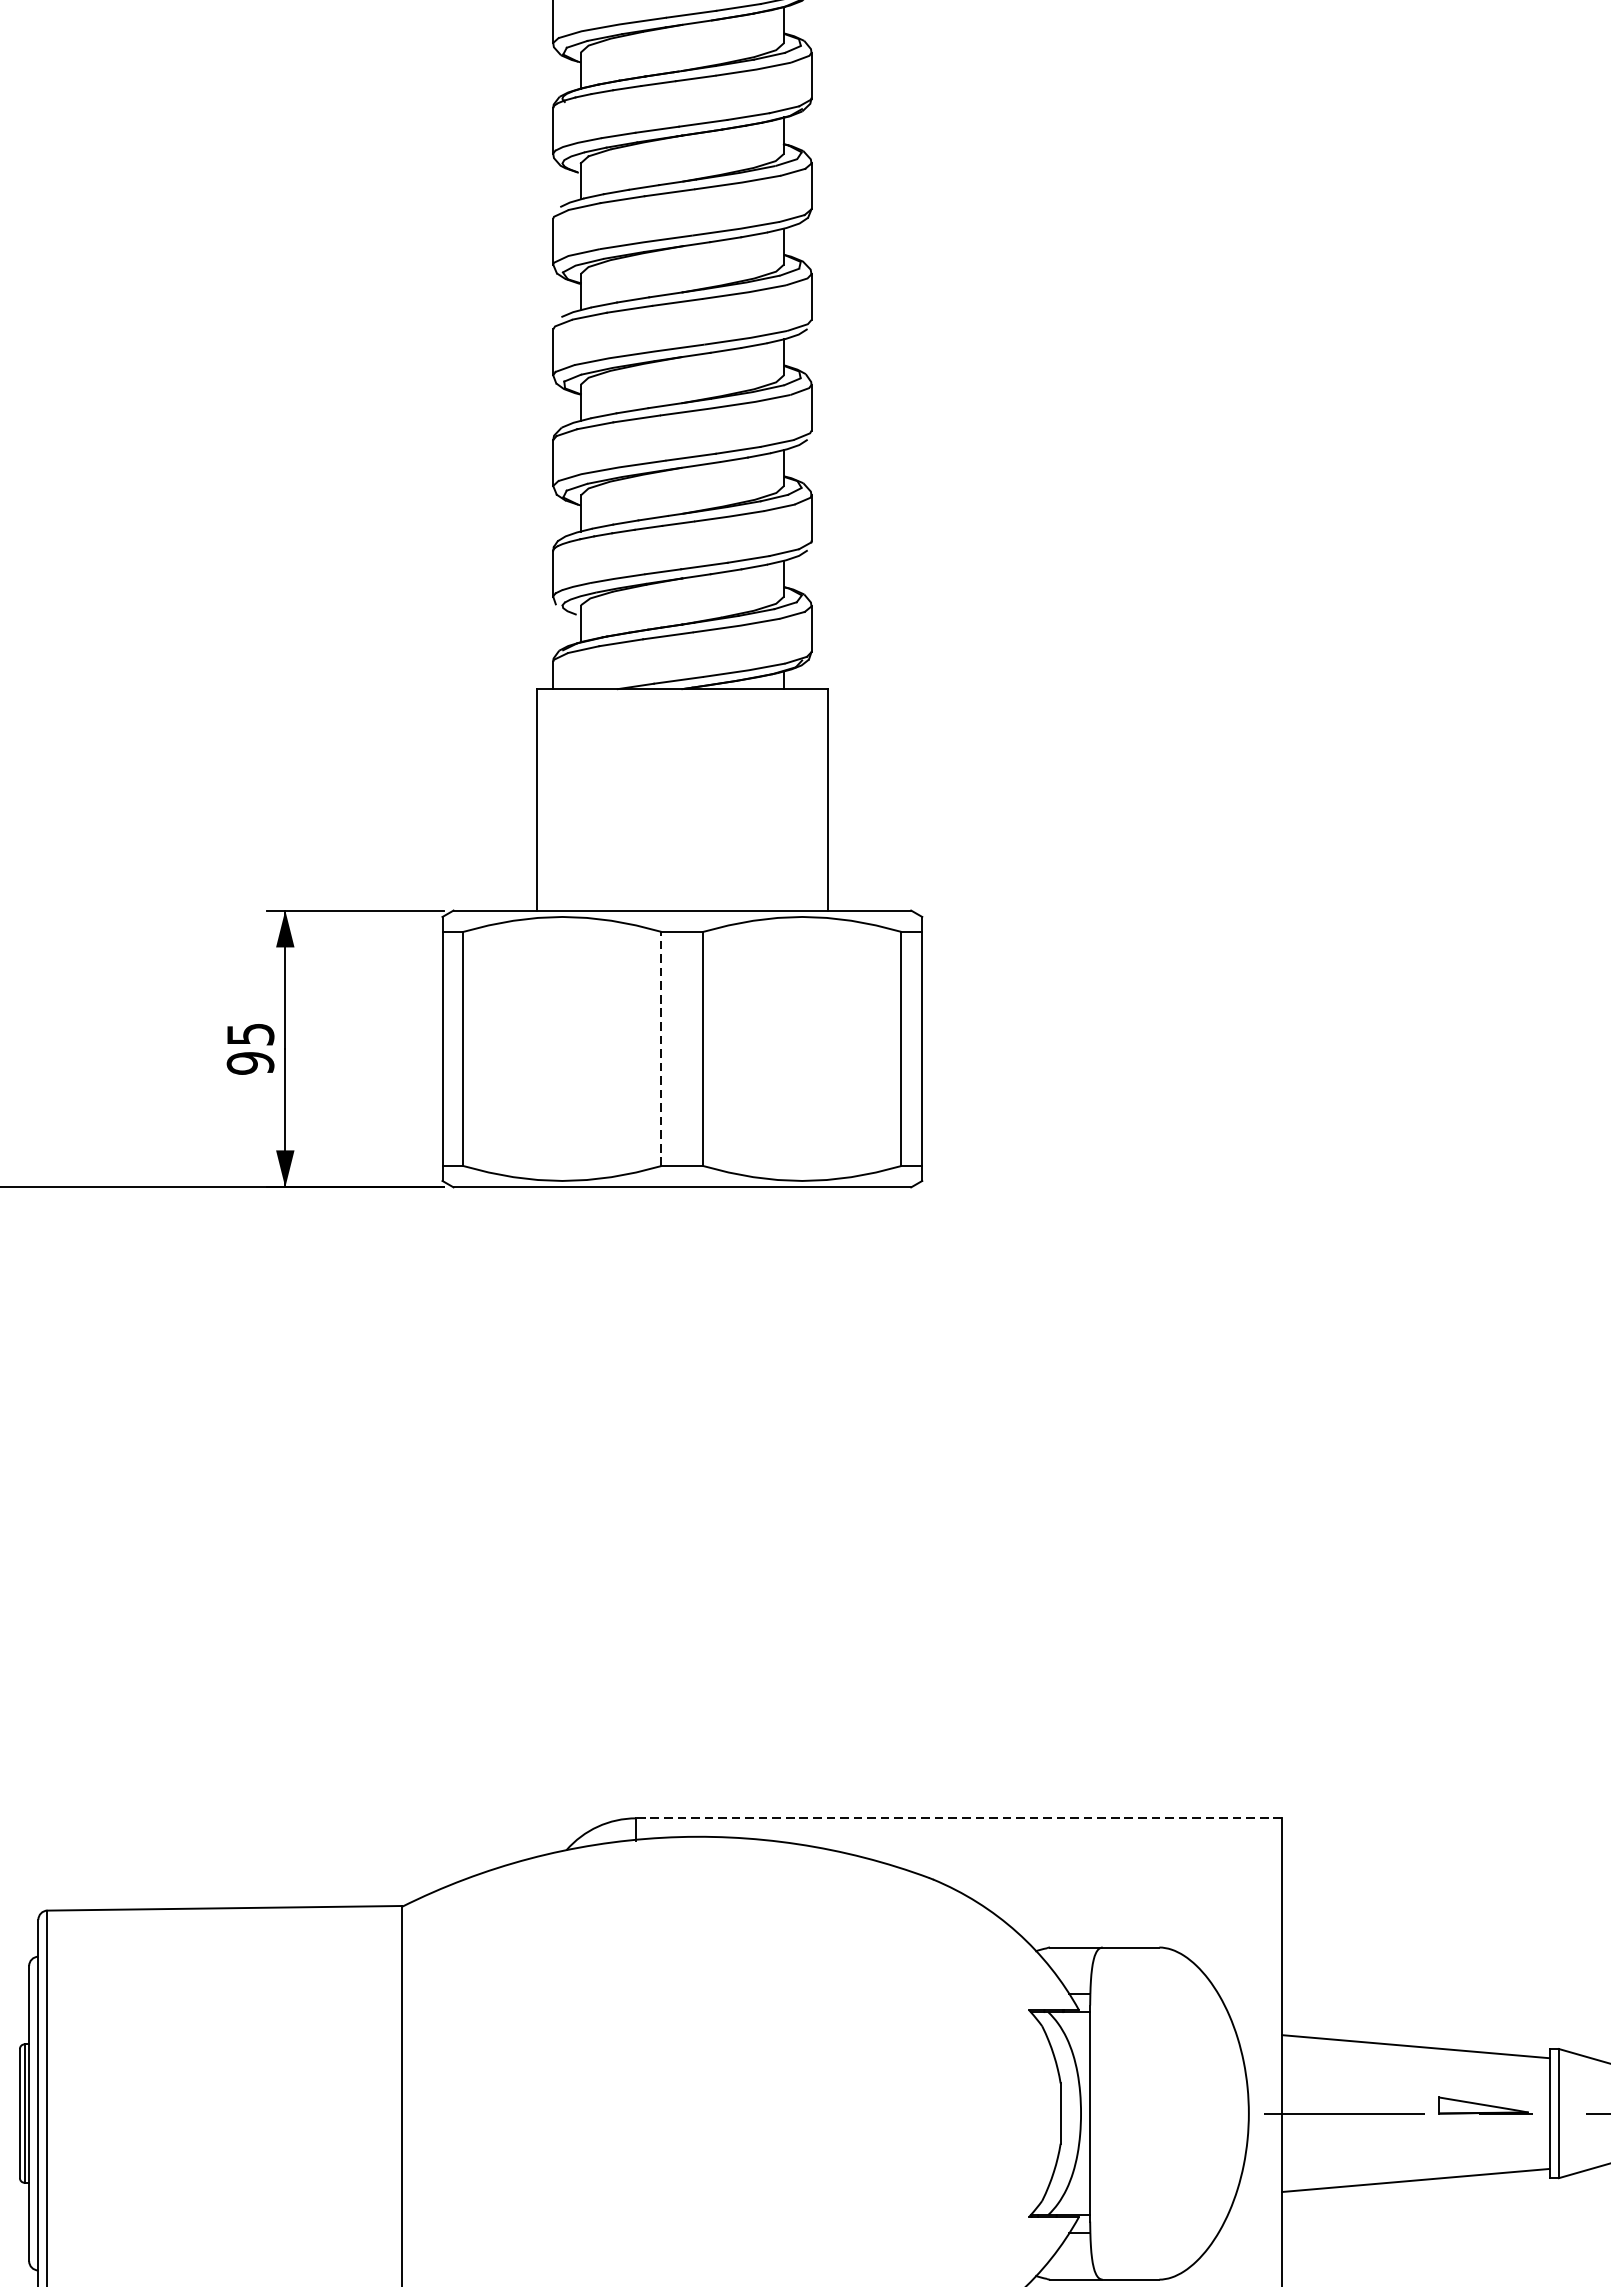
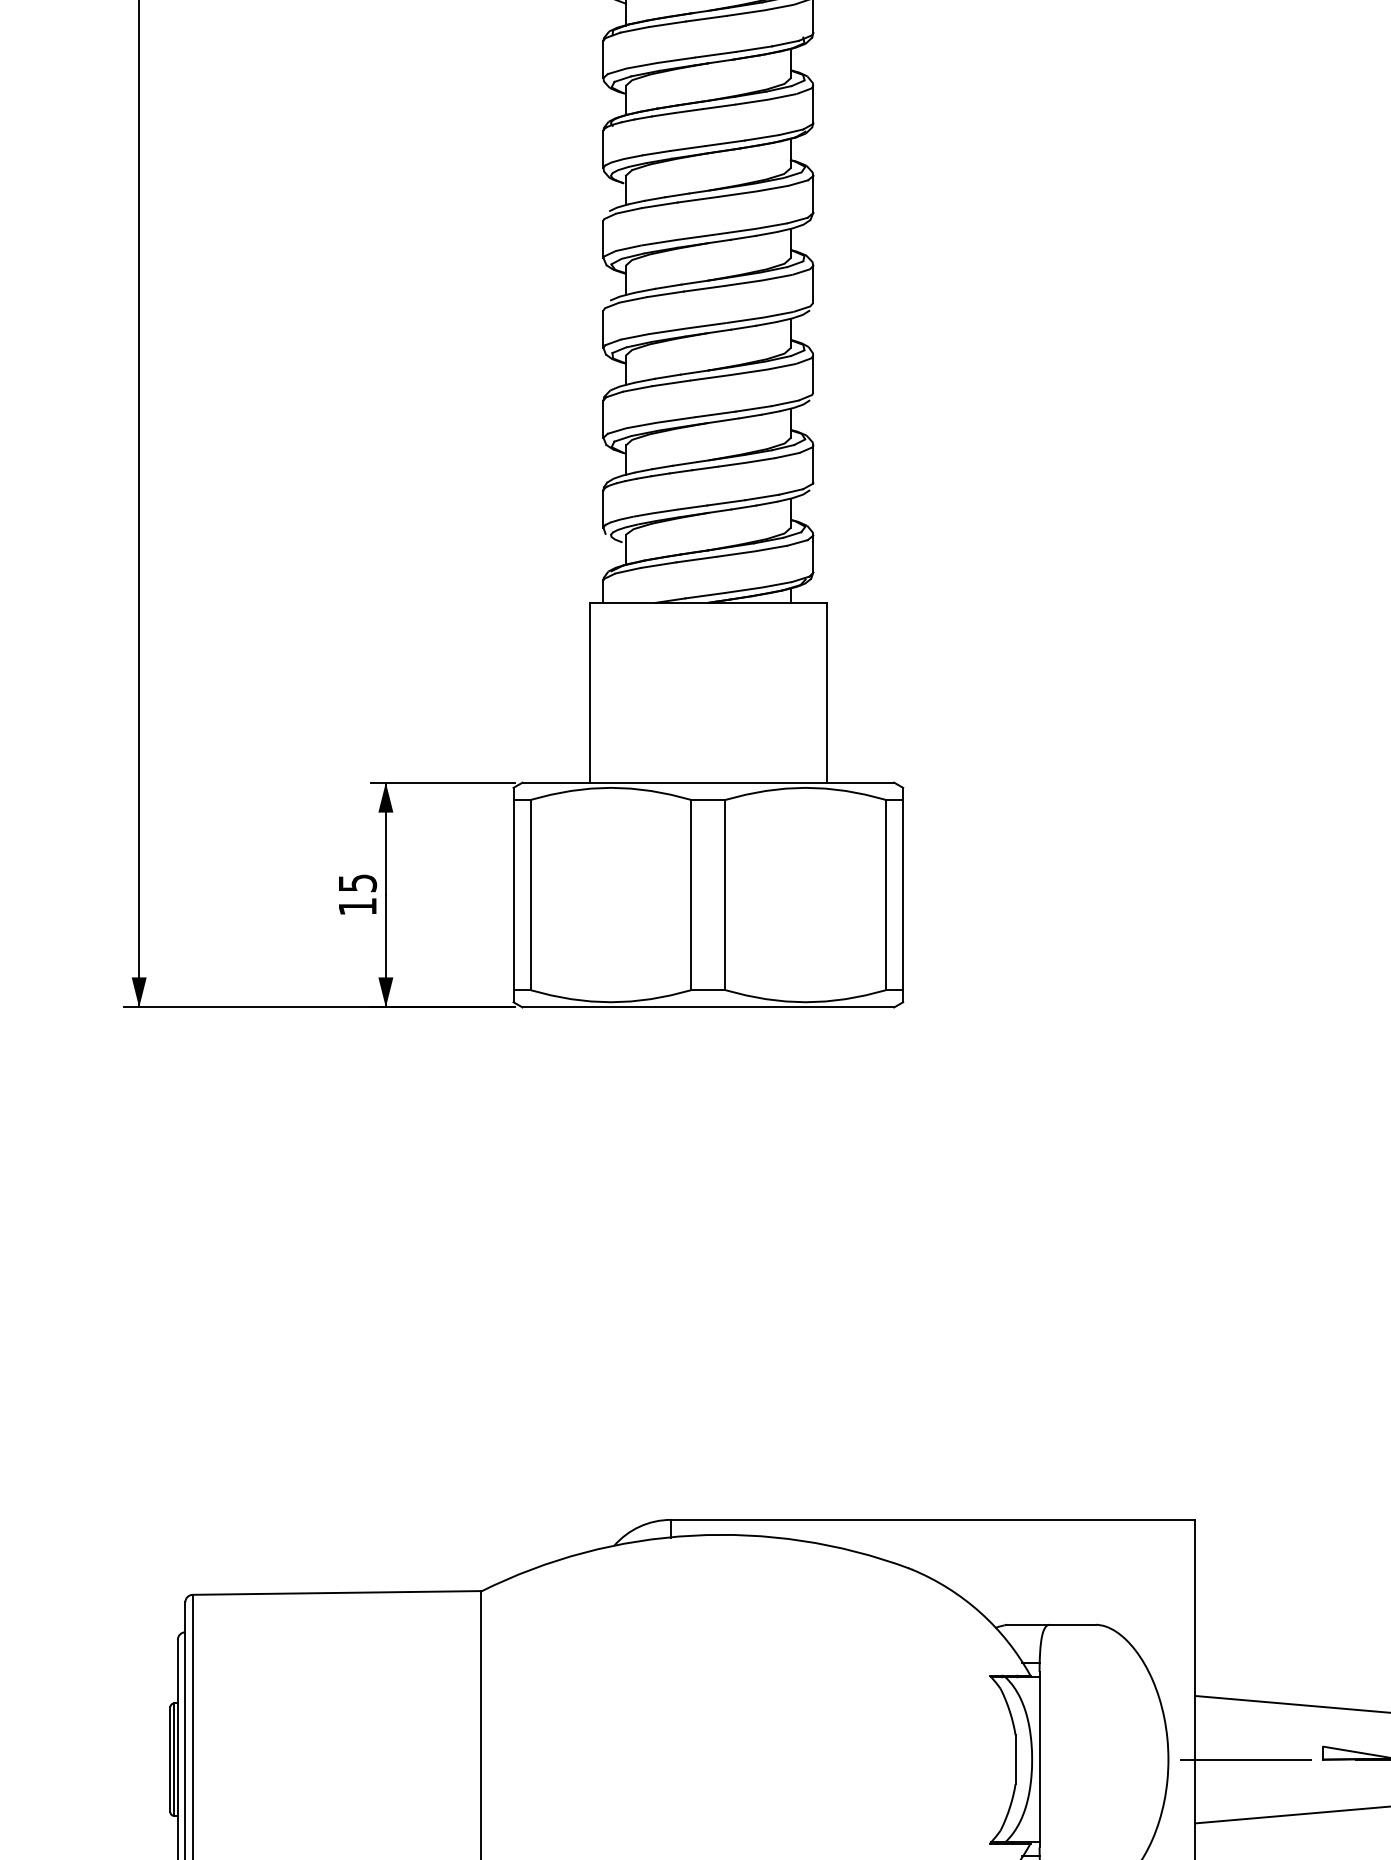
line: (661, 1048) -> (691, 894), dashed -> solid
text: (250, 1063) -> (357, 906), 95 -> 15
line: (958, 1817) -> (932, 1519), dashed -> solid

